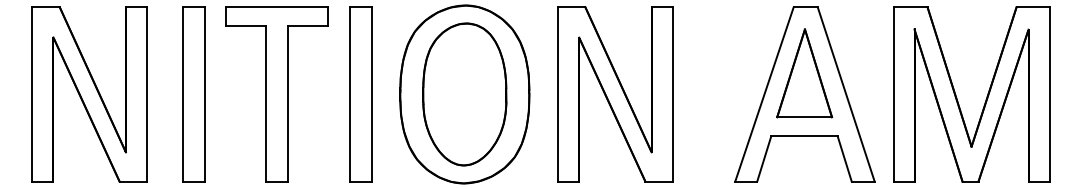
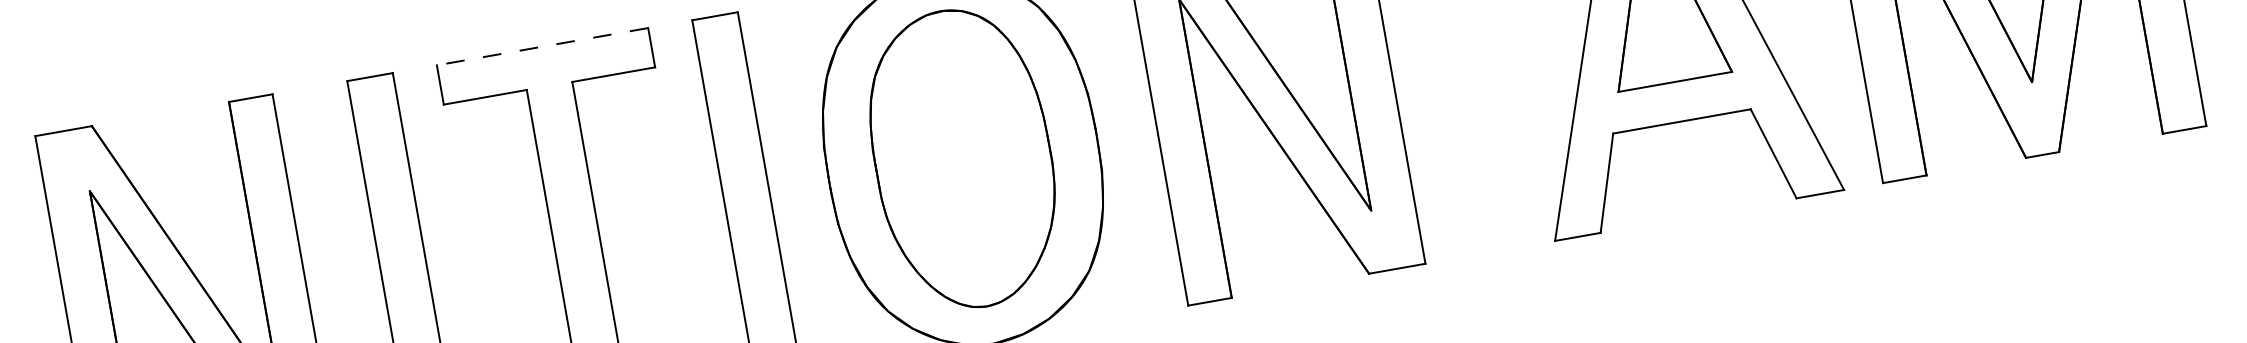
line: (276, 7) -> (541, 47), solid -> dashed

